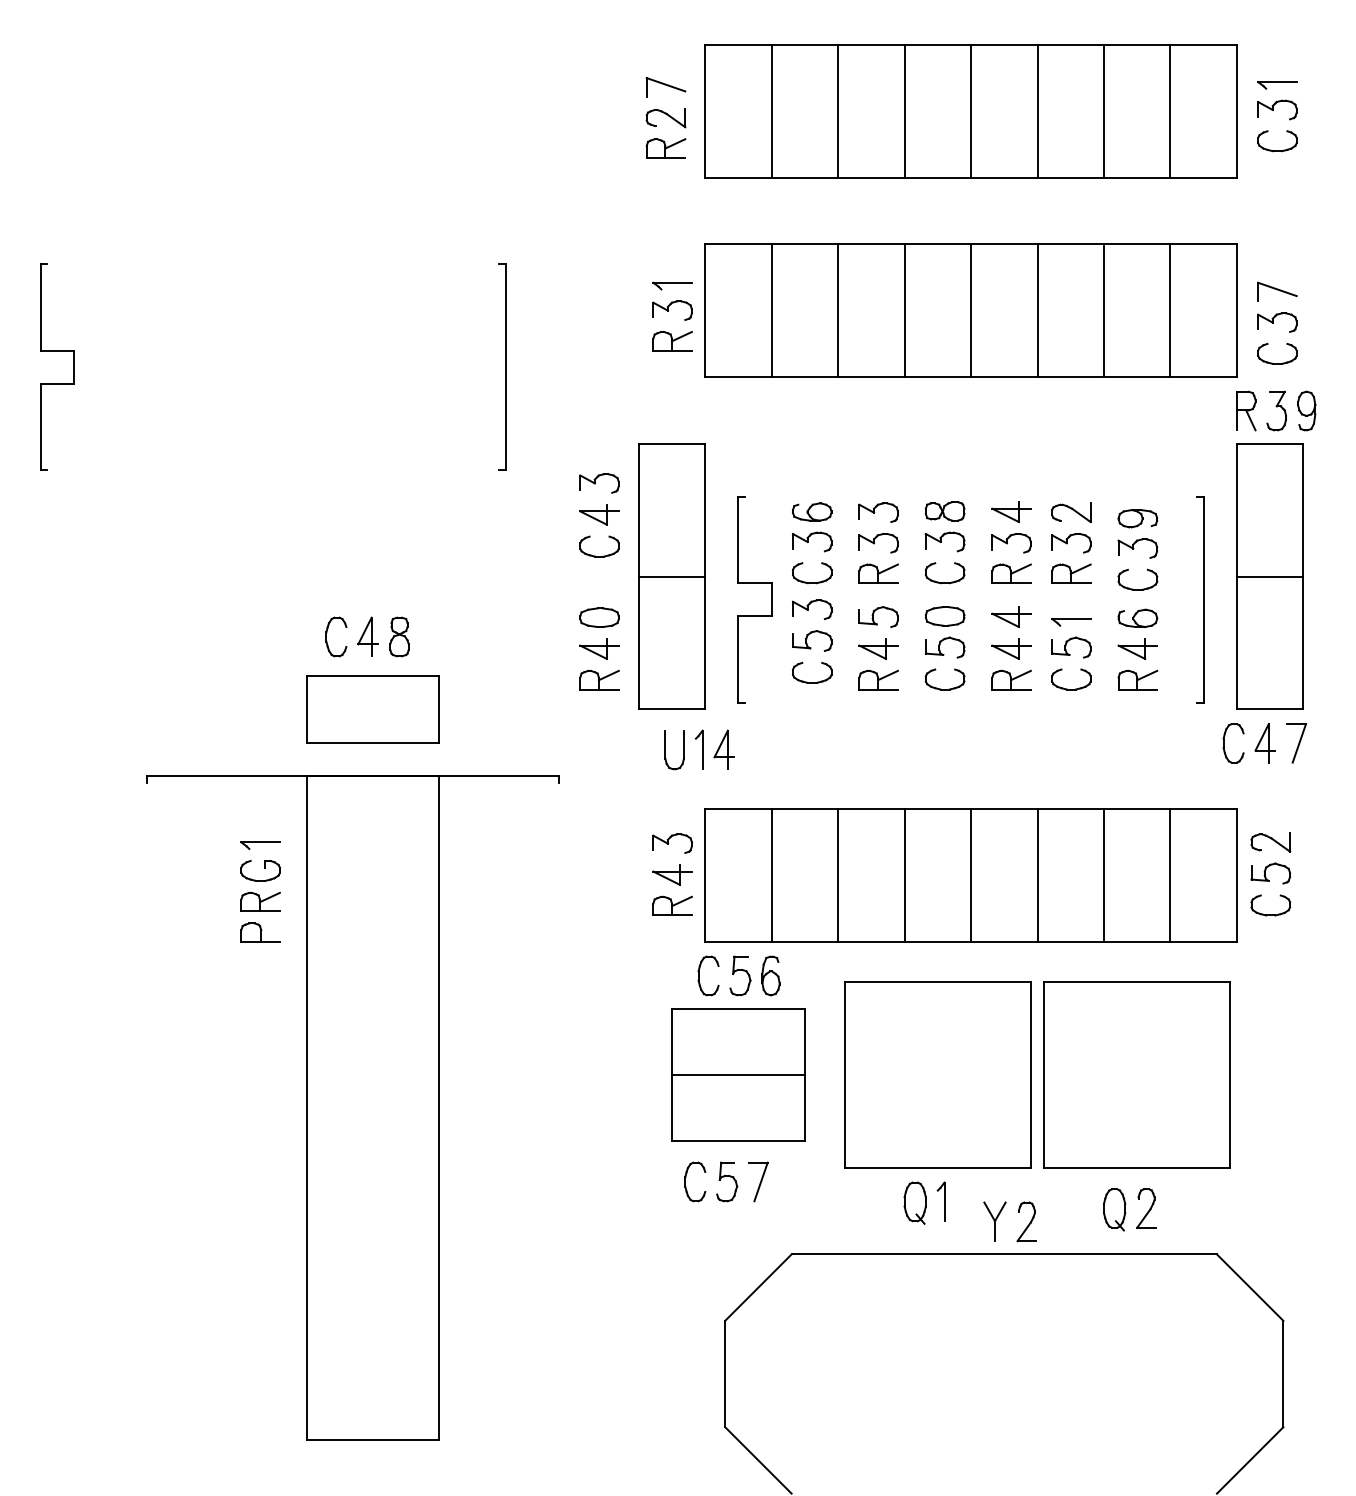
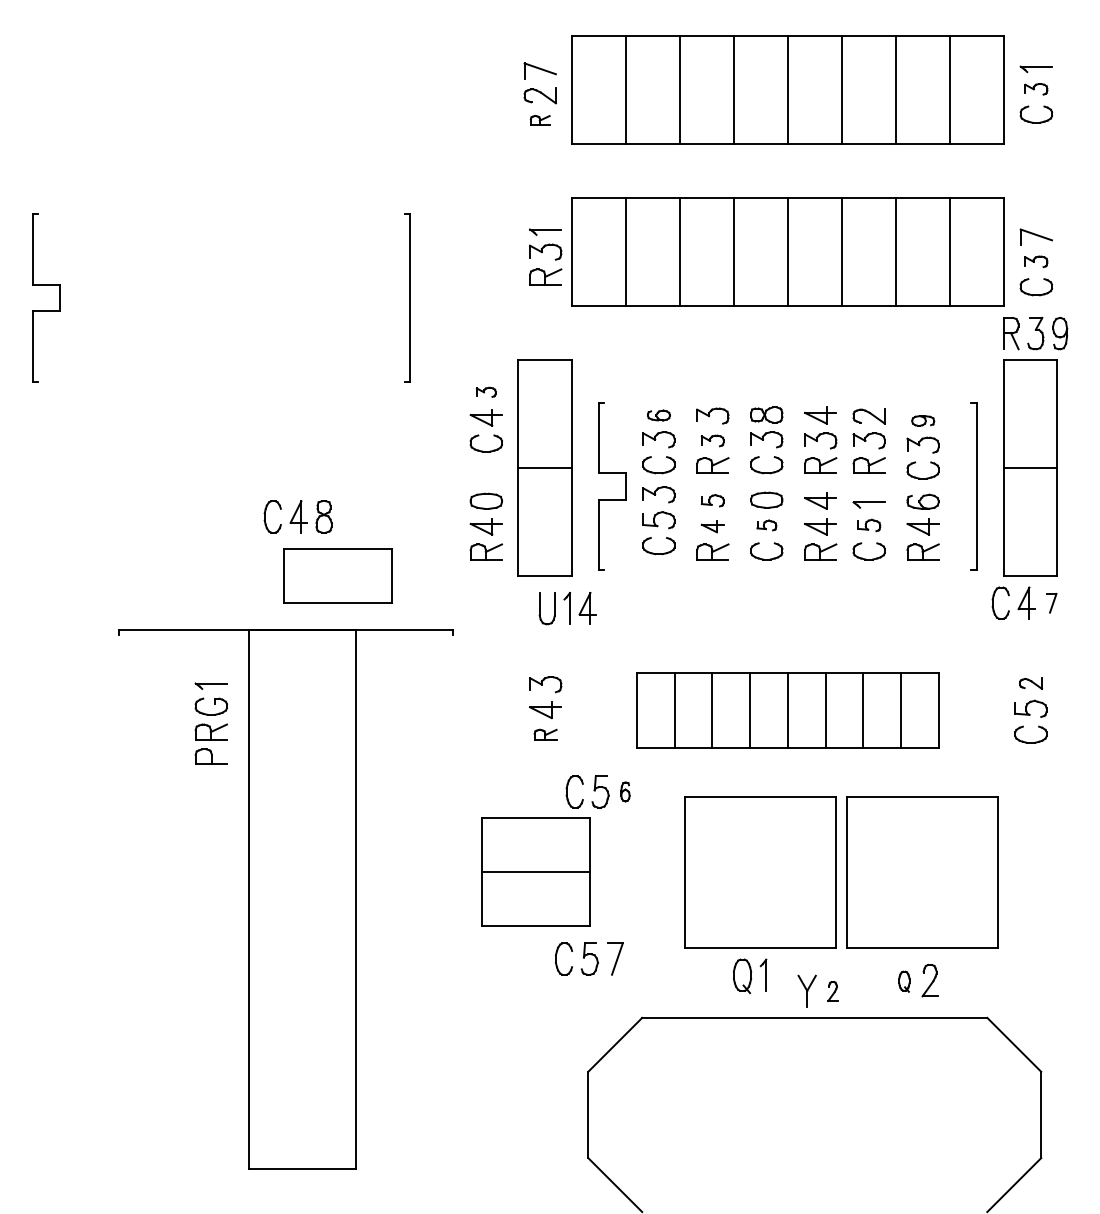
part: (1277, 109) -> (1036, 88), size x0.7
part: (665, 148) -> (539, 120), size x0.6
part: (1277, 322) -> (1036, 261), size x0.7
part: (599, 483) -> (486, 392), size x0.6
part: (812, 511) -> (659, 415), size x0.7
part: (1137, 518) -> (922, 420), size x0.7
part: (878, 543) -> (712, 441), size x0.7
part: (878, 616) -> (712, 500), size x0.7
part: (945, 647) -> (767, 525), size x0.6
part: (1071, 647) -> (869, 525), size x0.7
part: (878, 648) -> (712, 526), size x0.7
part: (372, 709) -> (337, 575), moved
part: (1296, 743) -> (1051, 603), size x0.6
part: (1270, 842) -> (1030, 683), size x0.7
part: (970, 875) -> (787, 710), size x0.7
part: (672, 905) -> (545, 734), size x0.7
part: (770, 975) -> (625, 791), size x0.6
part: (738, 1074) -> (535, 871), moved
part: (1114, 1209) -> (904, 981), size x0.6
part: (1026, 1221) -> (832, 991), size x0.6

